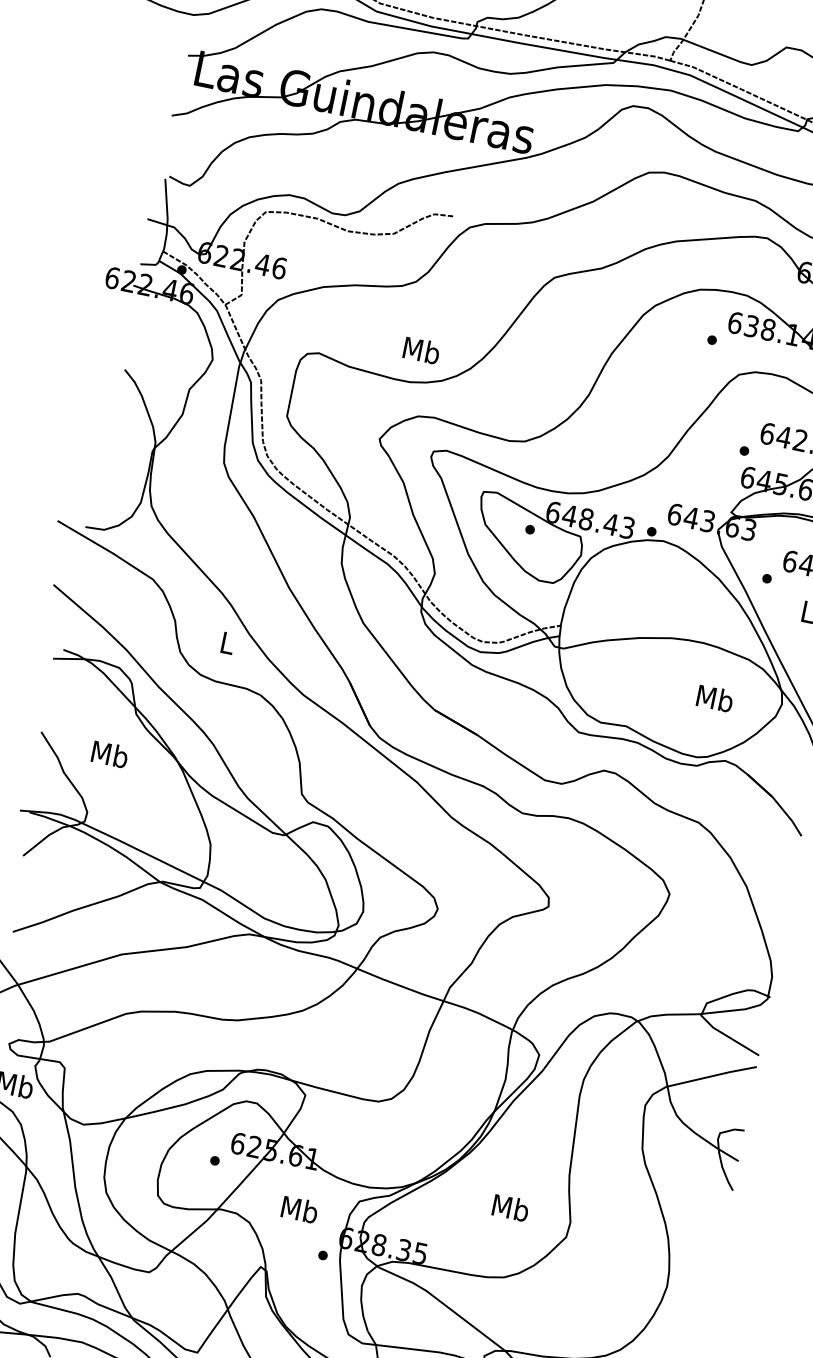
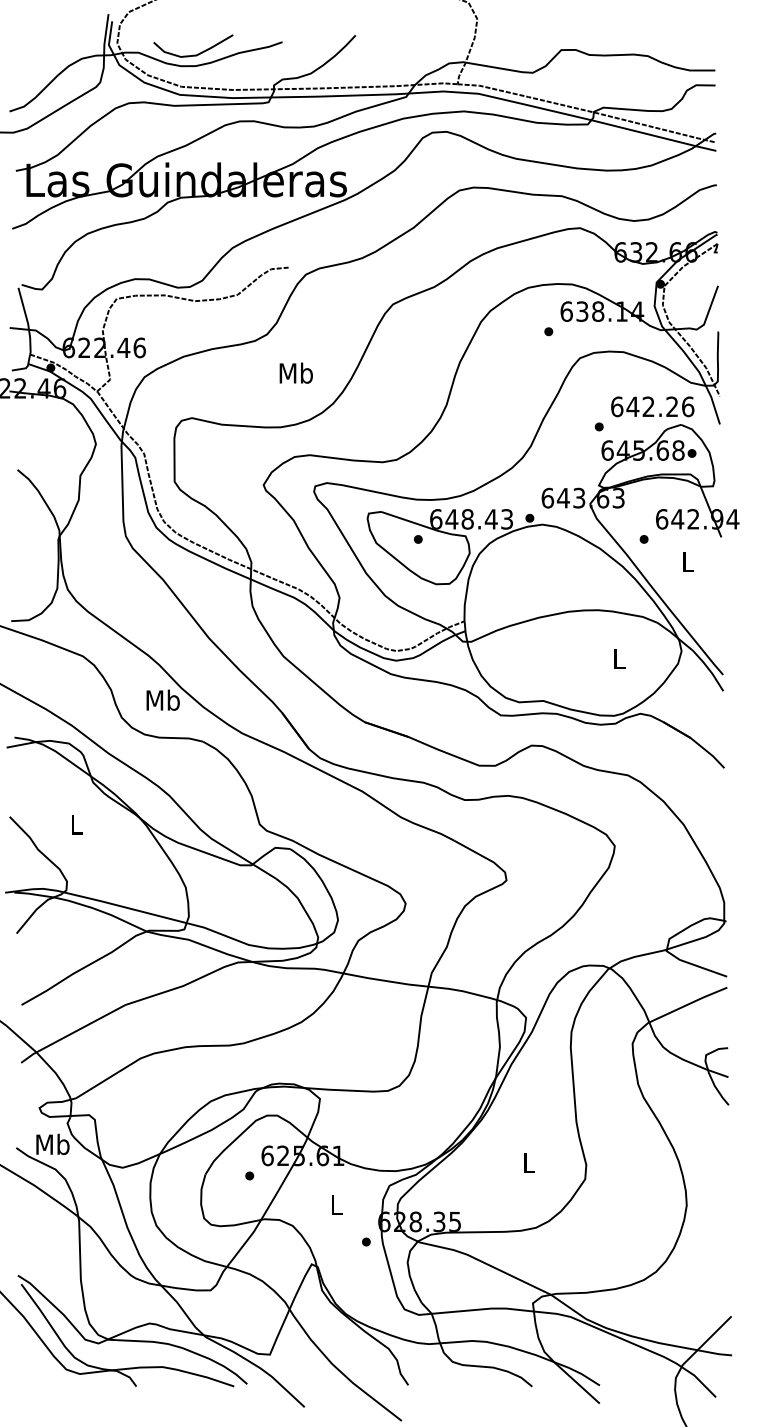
text: (421, 349) -> (295, 372), moved
text: (227, 642) -> (162, 699), L -> Mb
text: (715, 698) -> (619, 658), Mb -> L
text: (109, 753) -> (76, 823), Mb -> L
text: (510, 1207) -> (528, 1162), Mb -> L
text: (299, 1209) -> (336, 1204), Mb -> L

